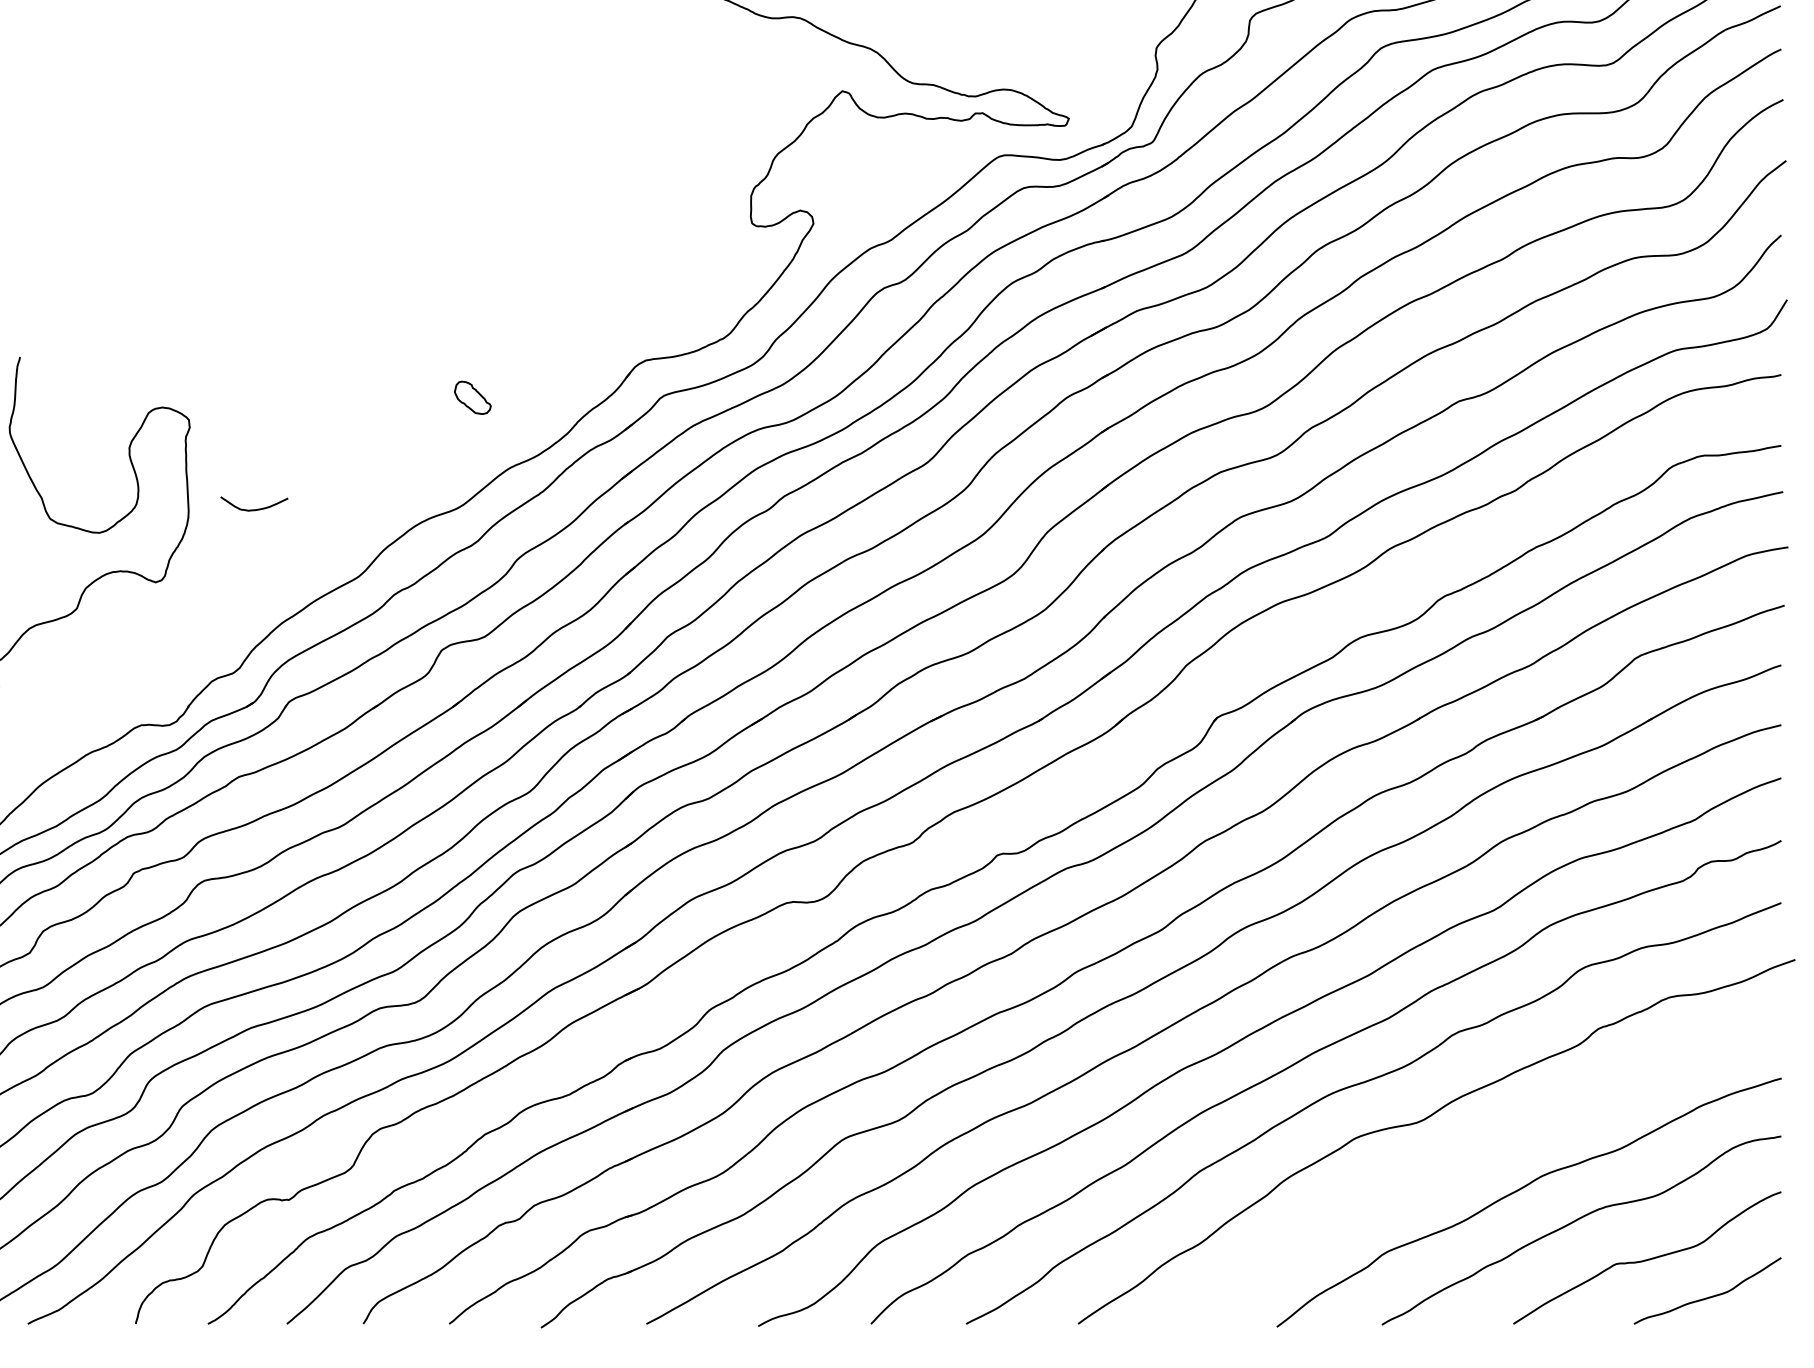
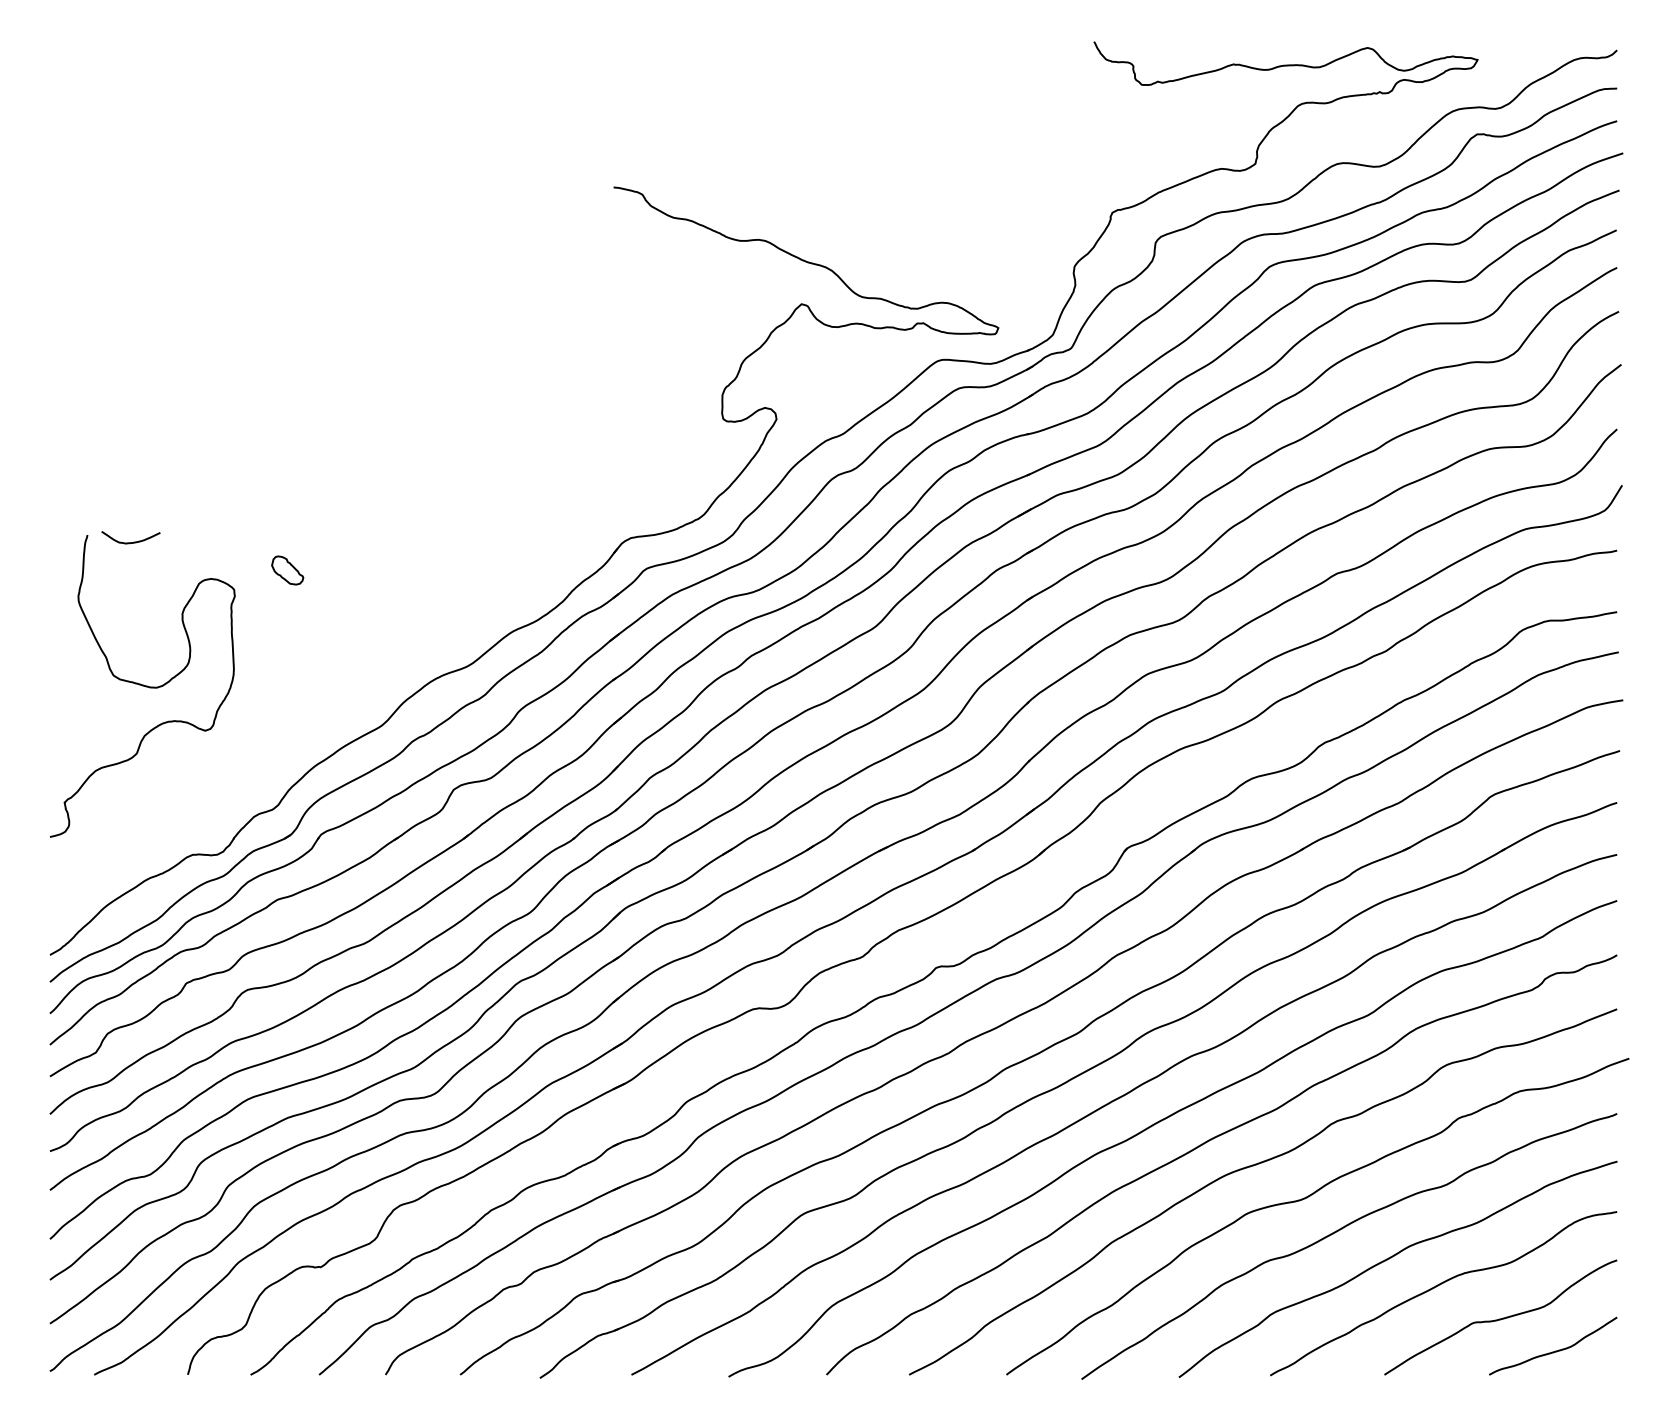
part: (472, 397) -> (287, 570), moved
curve: (257, 508) -> (133, 541), moved
curve: (1462, 1157) -> (1340, 1230), added

